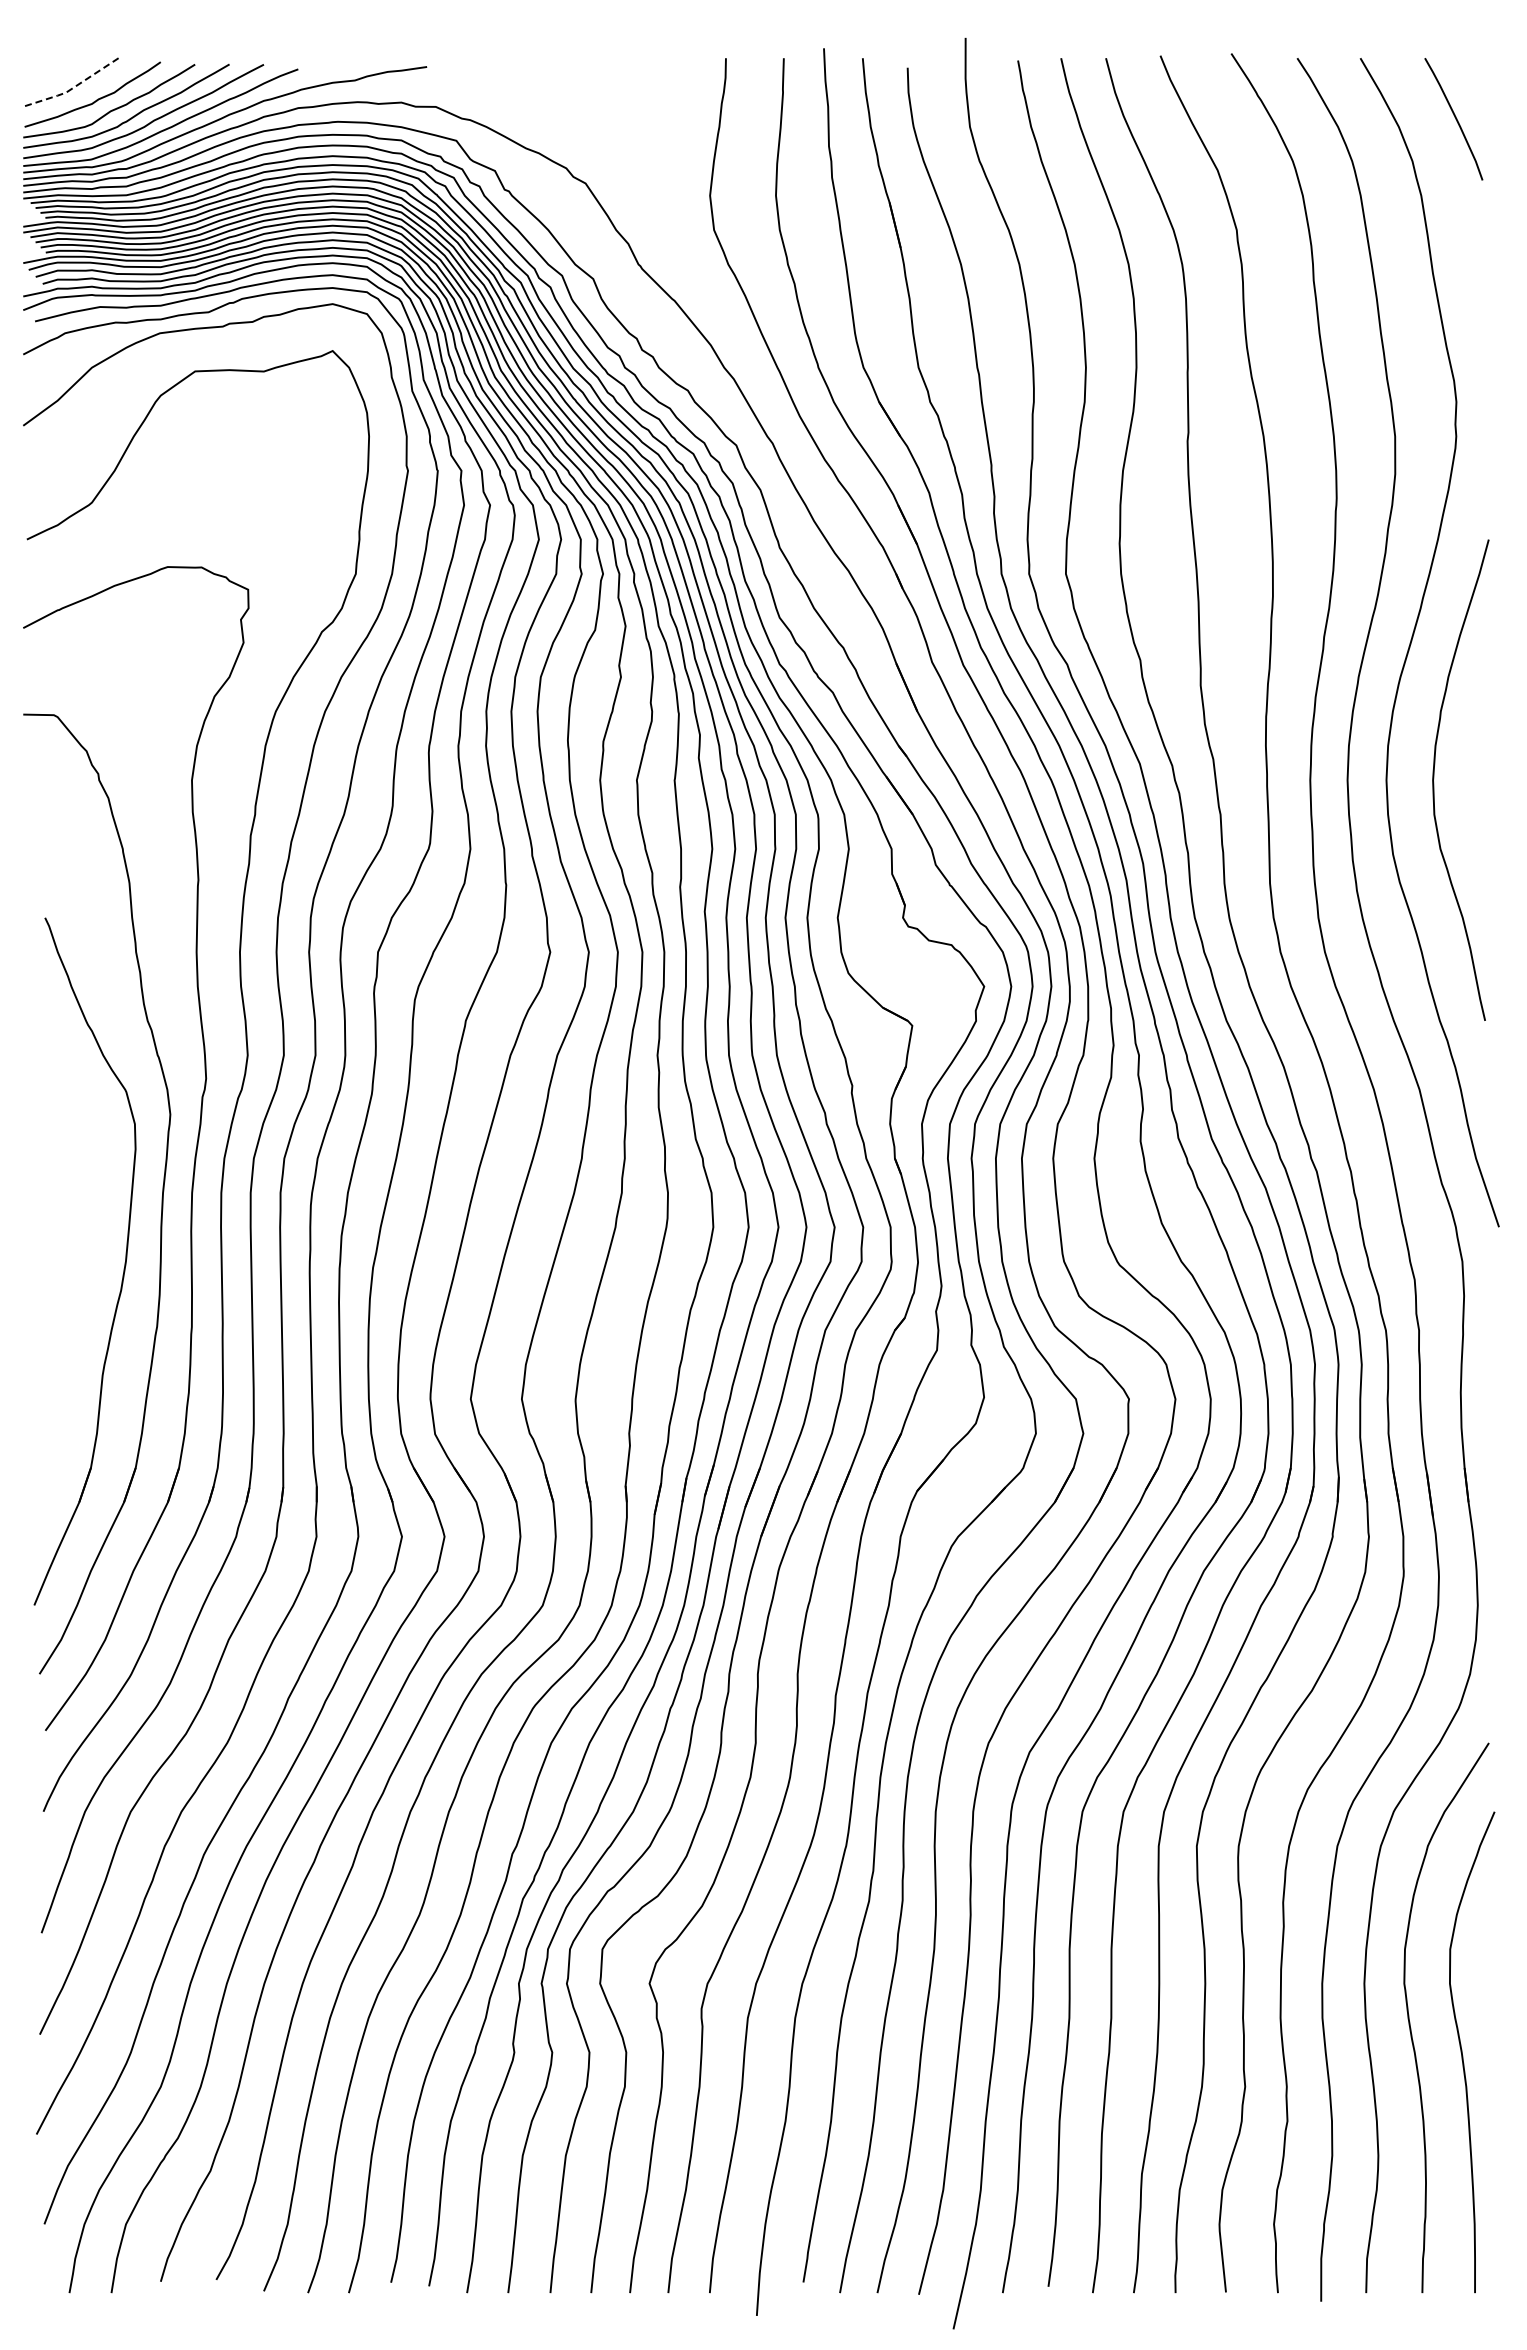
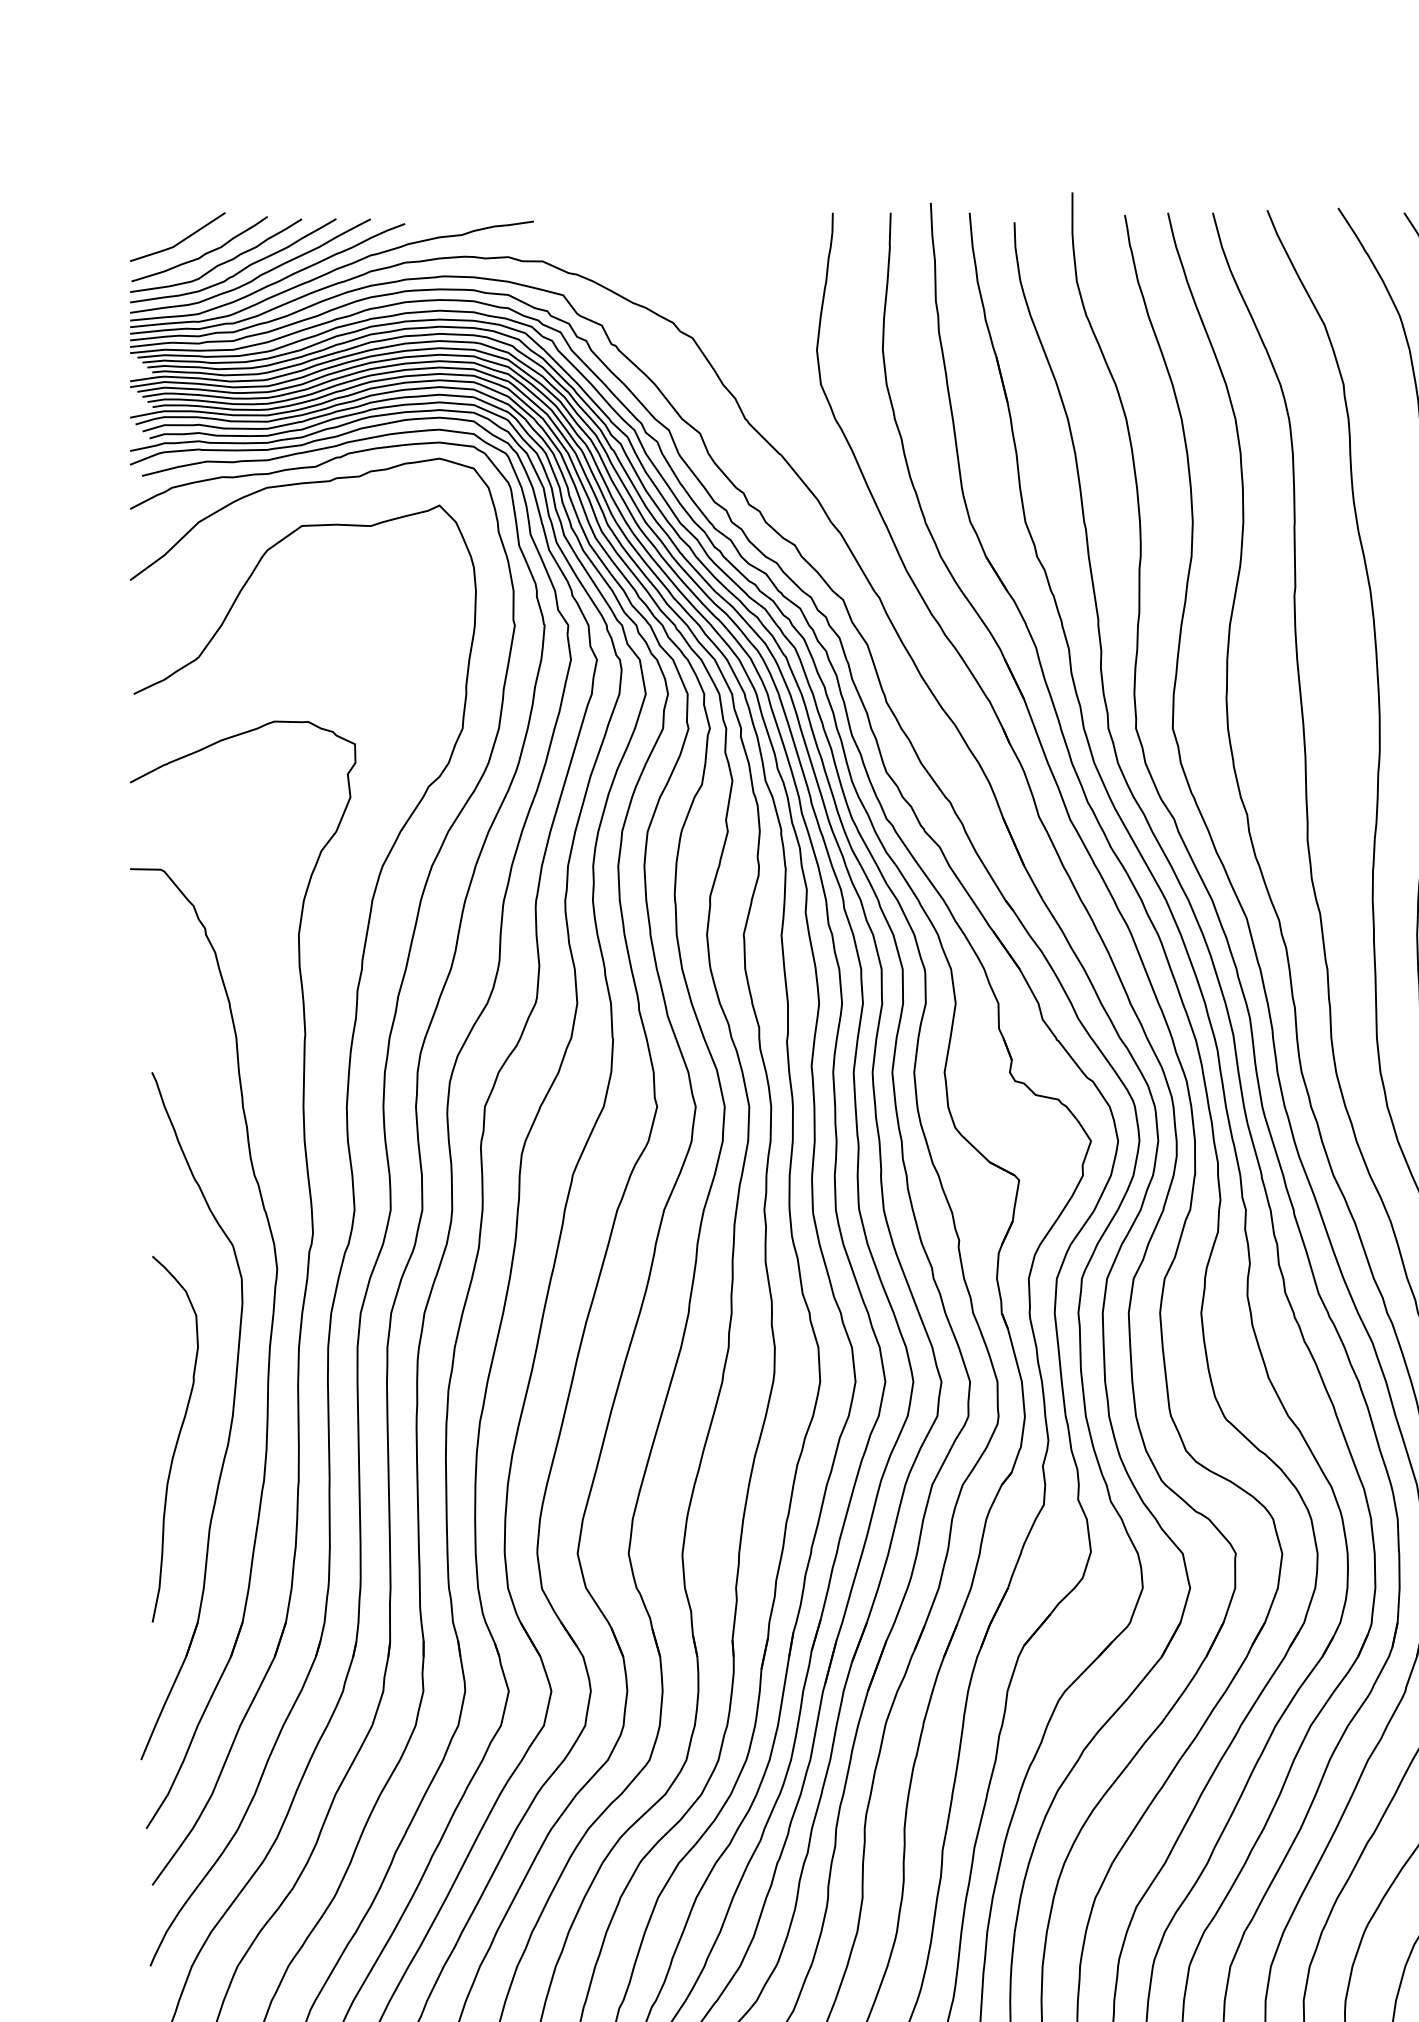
line: (72, 88) -> (179, 243), dashed -> solid
curve: (70, 1284) -> (177, 1439), added

